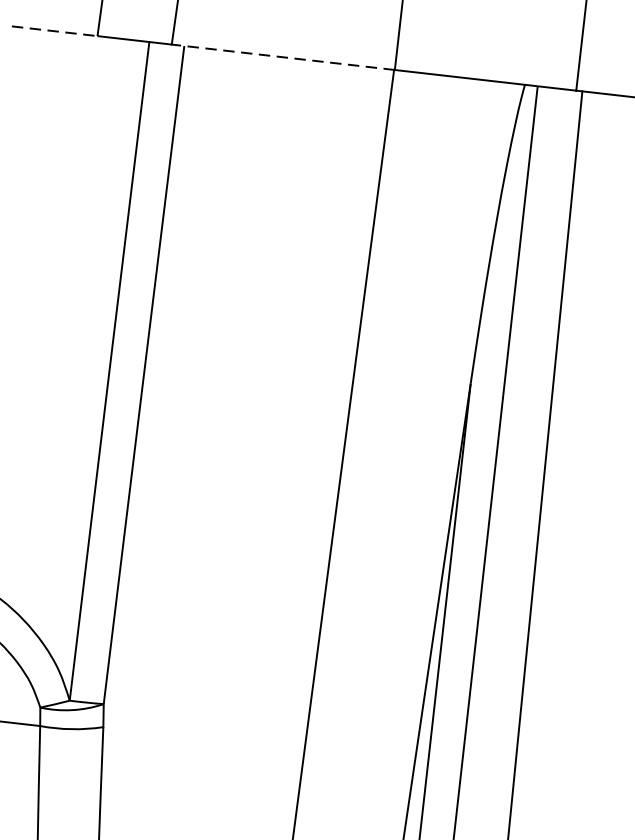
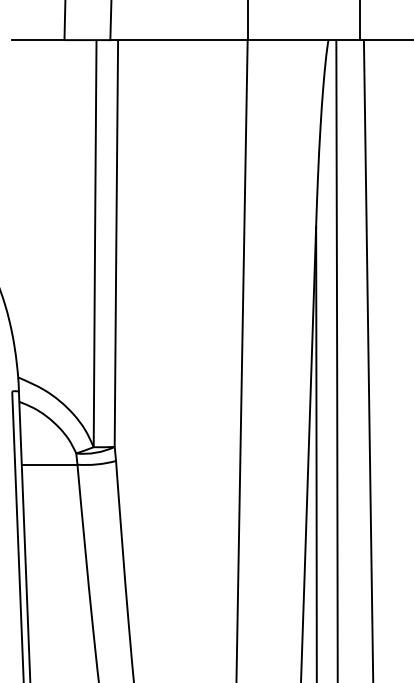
line: (55, 31) -> (38, 40), dashed -> solid
line: (283, 57) -> (179, 40), dashed -> solid

